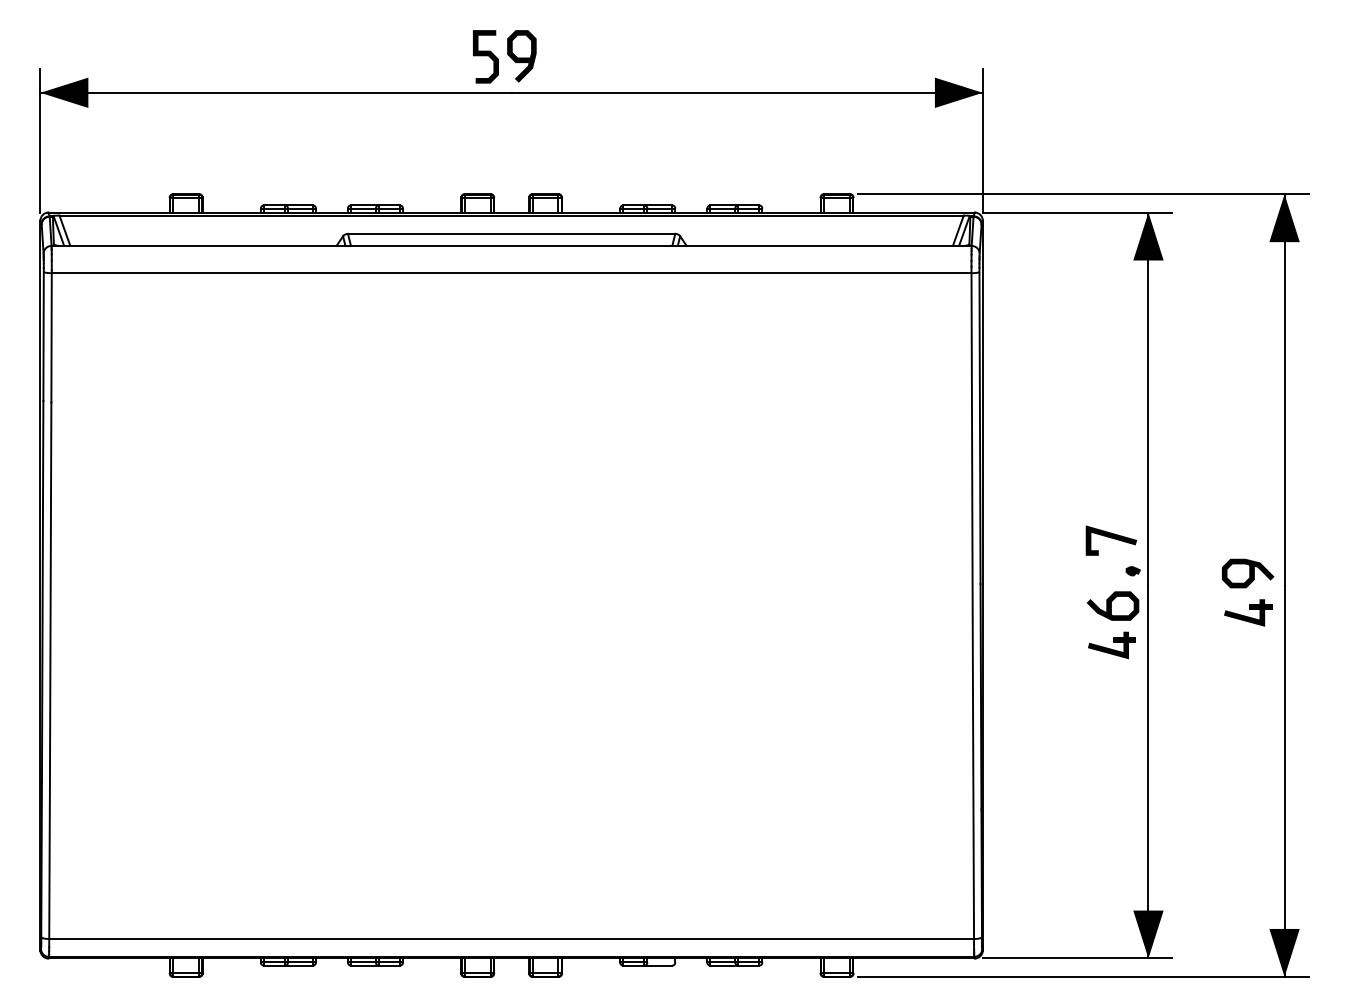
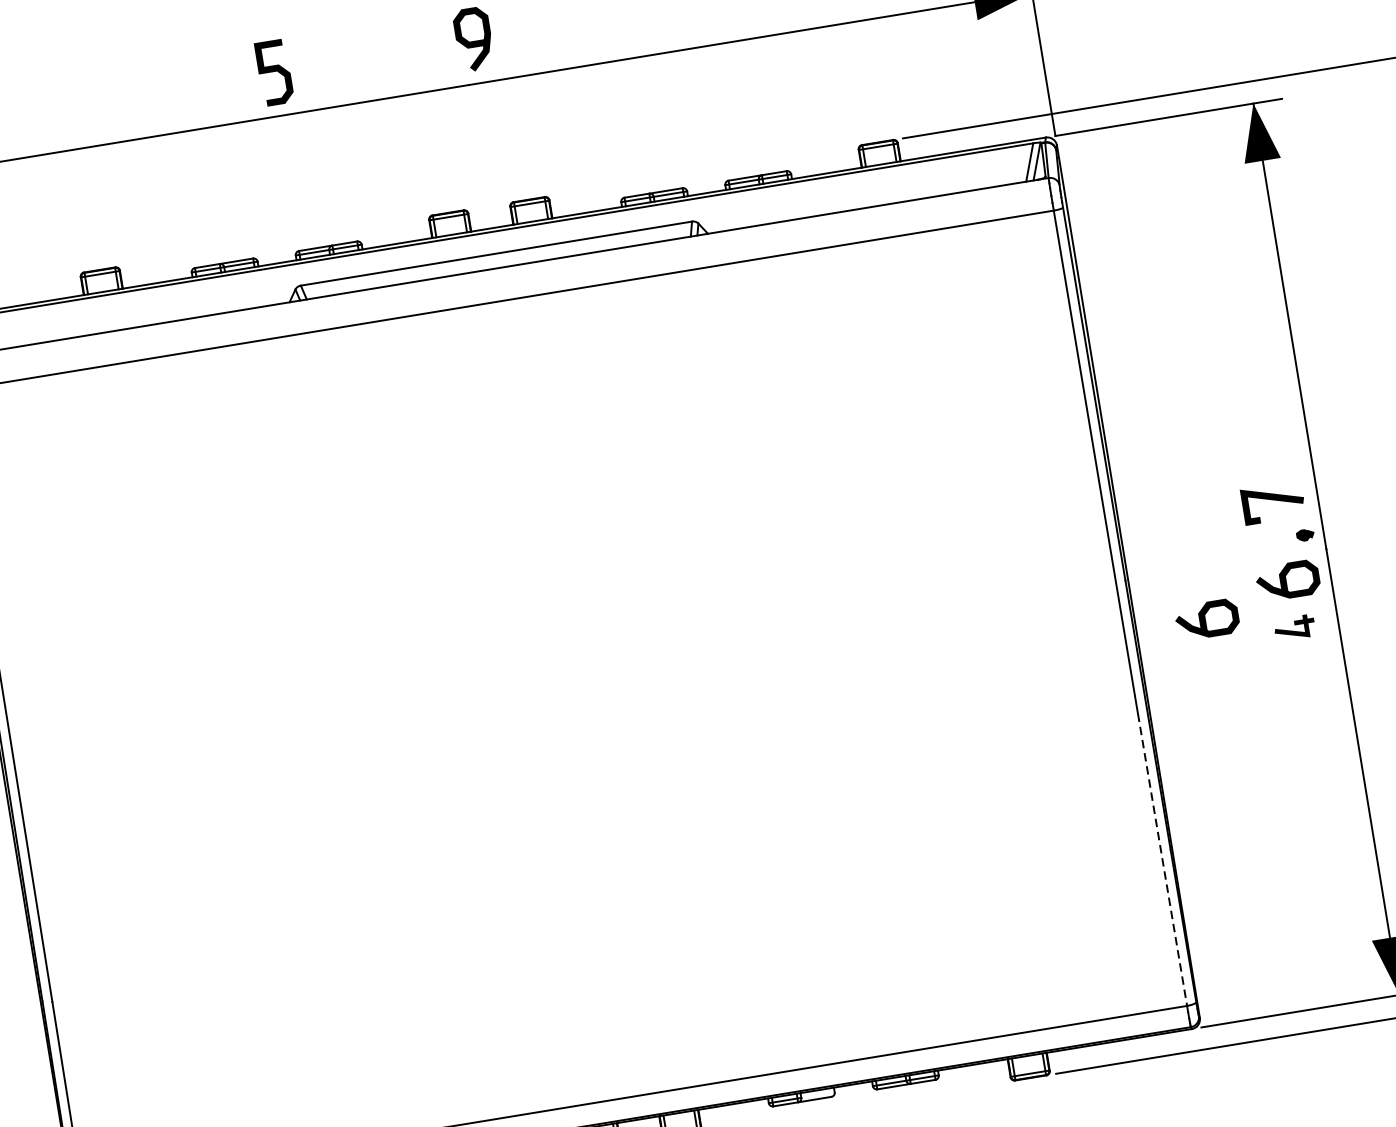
curve: (485, 56) -> (273, 72), moved
curve: (1040, 626) -> (1205, 619), added
part: (1111, 645) -> (1293, 628), size x0.7
line: (973, 817) -> (1162, 860), solid -> dashed

